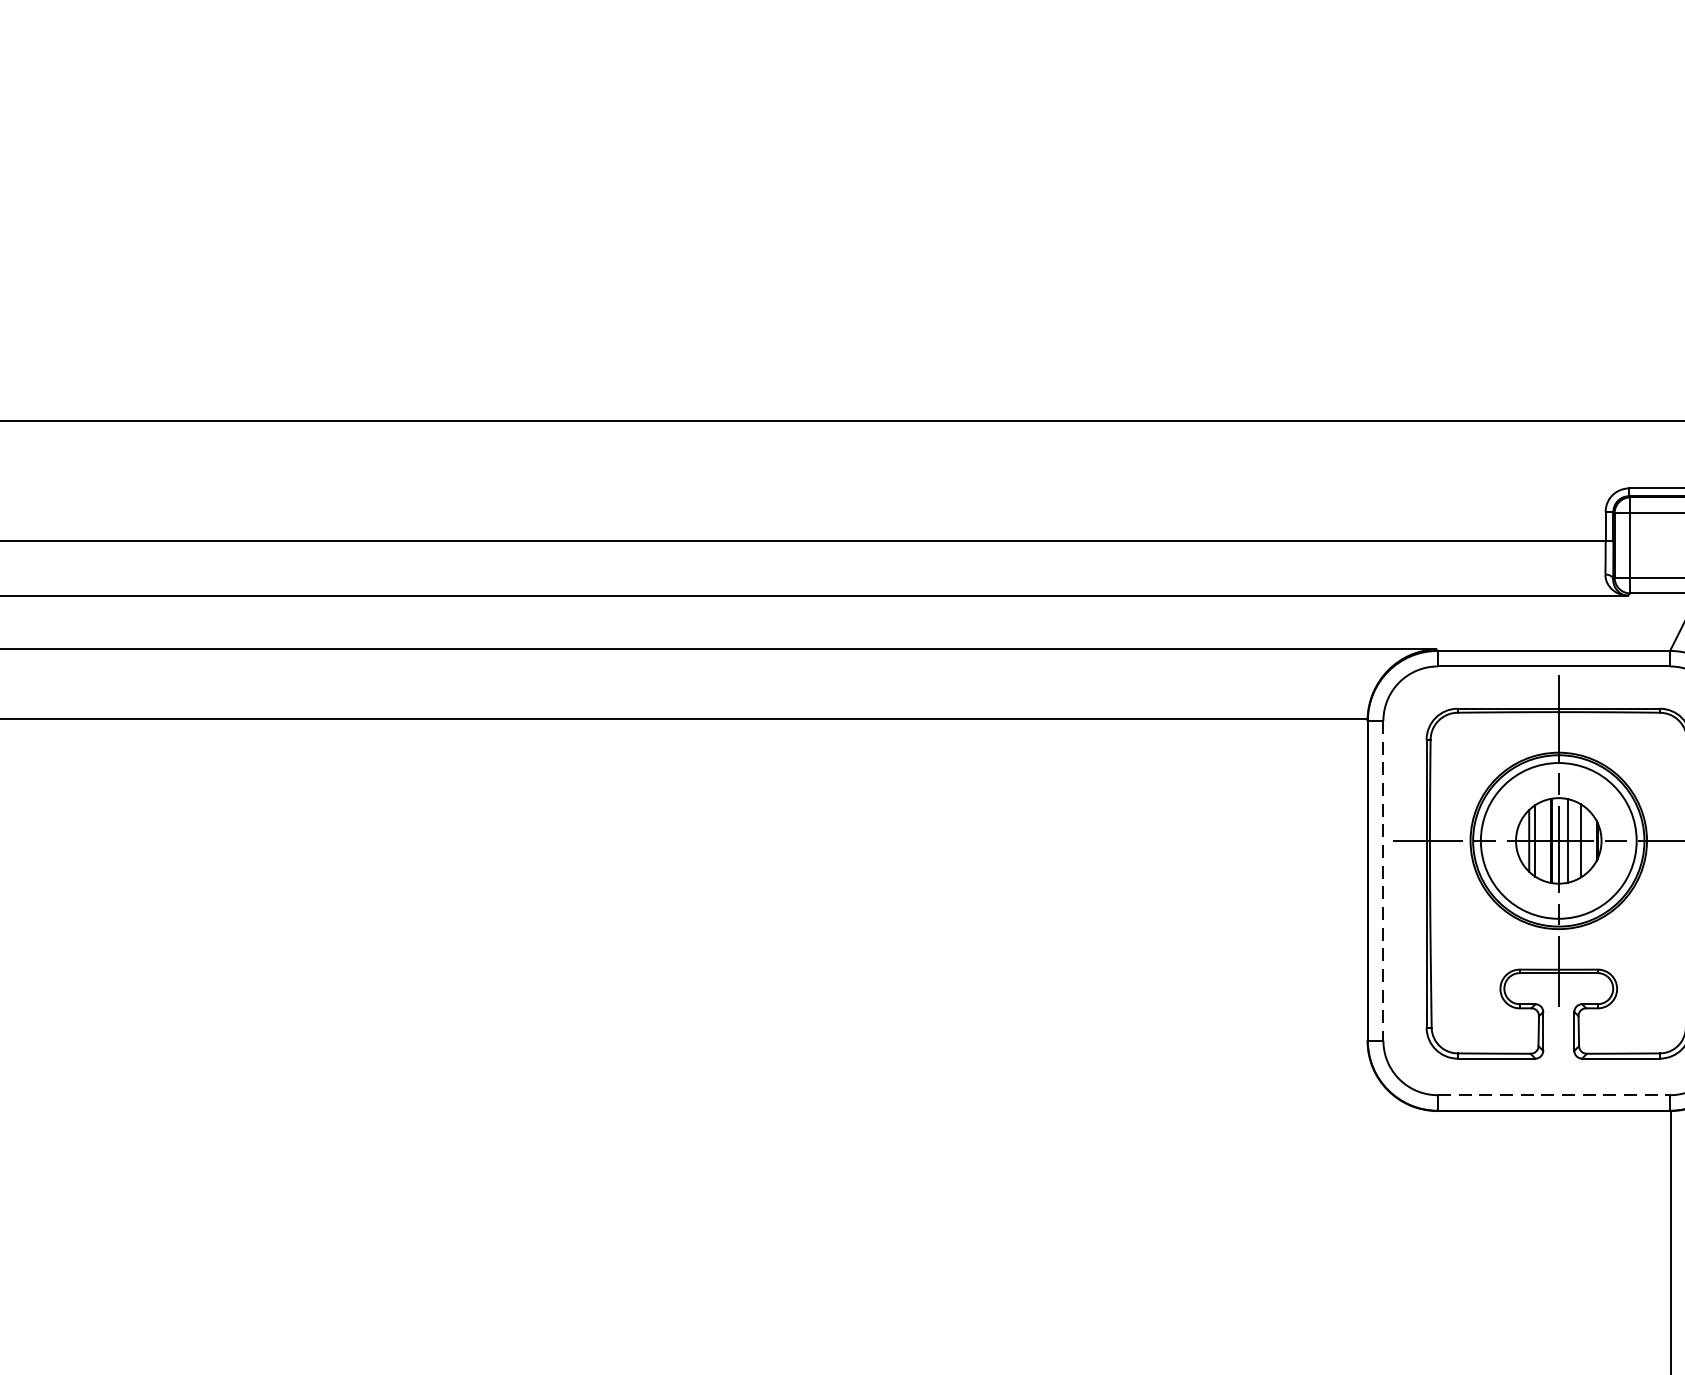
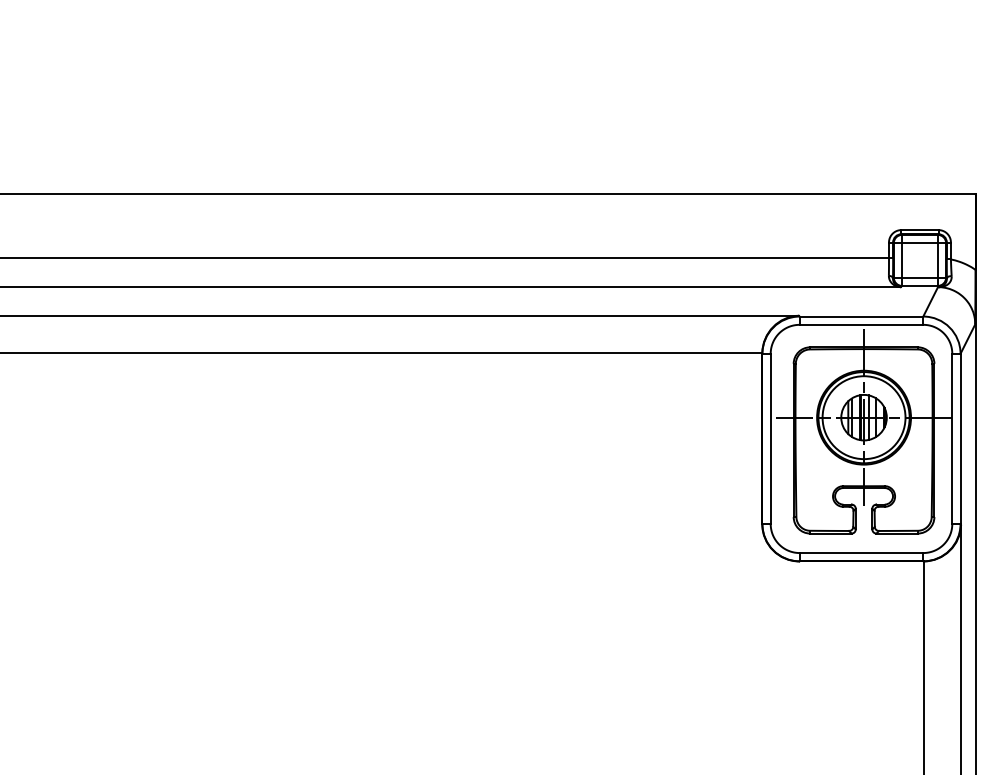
line: (1383, 881) -> (770, 439), dashed -> solid
line: (1553, 1096) -> (861, 553), dashed -> solid

